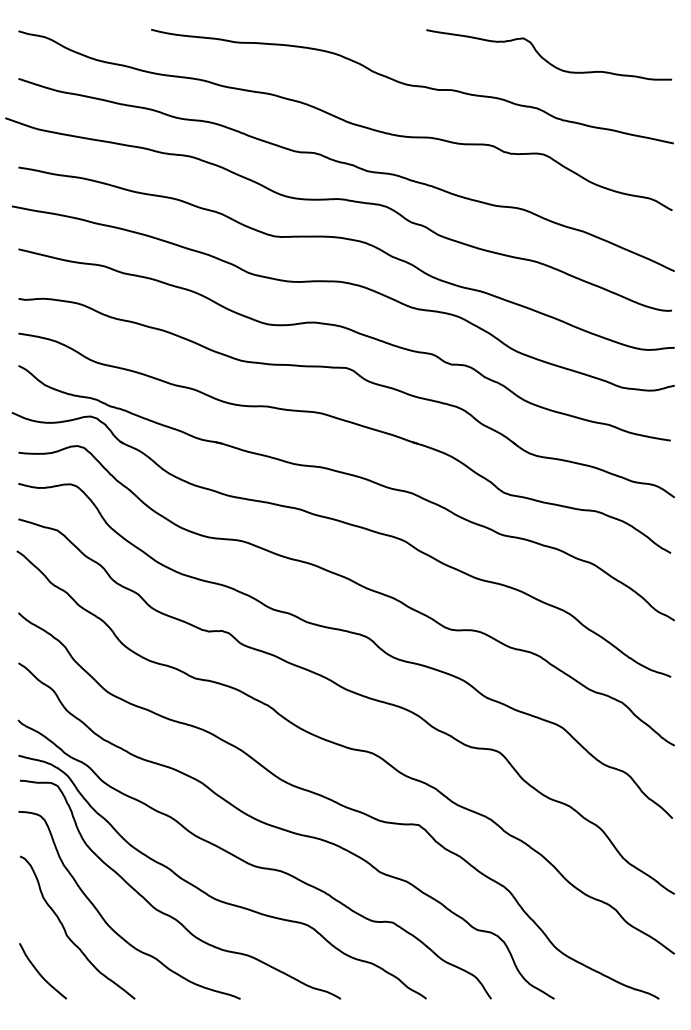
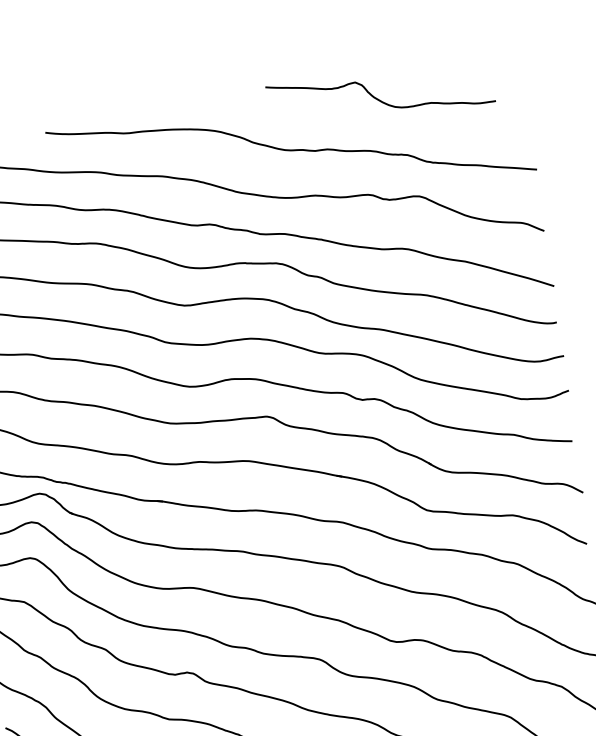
curve: (546, 59) -> (378, 98), moved

